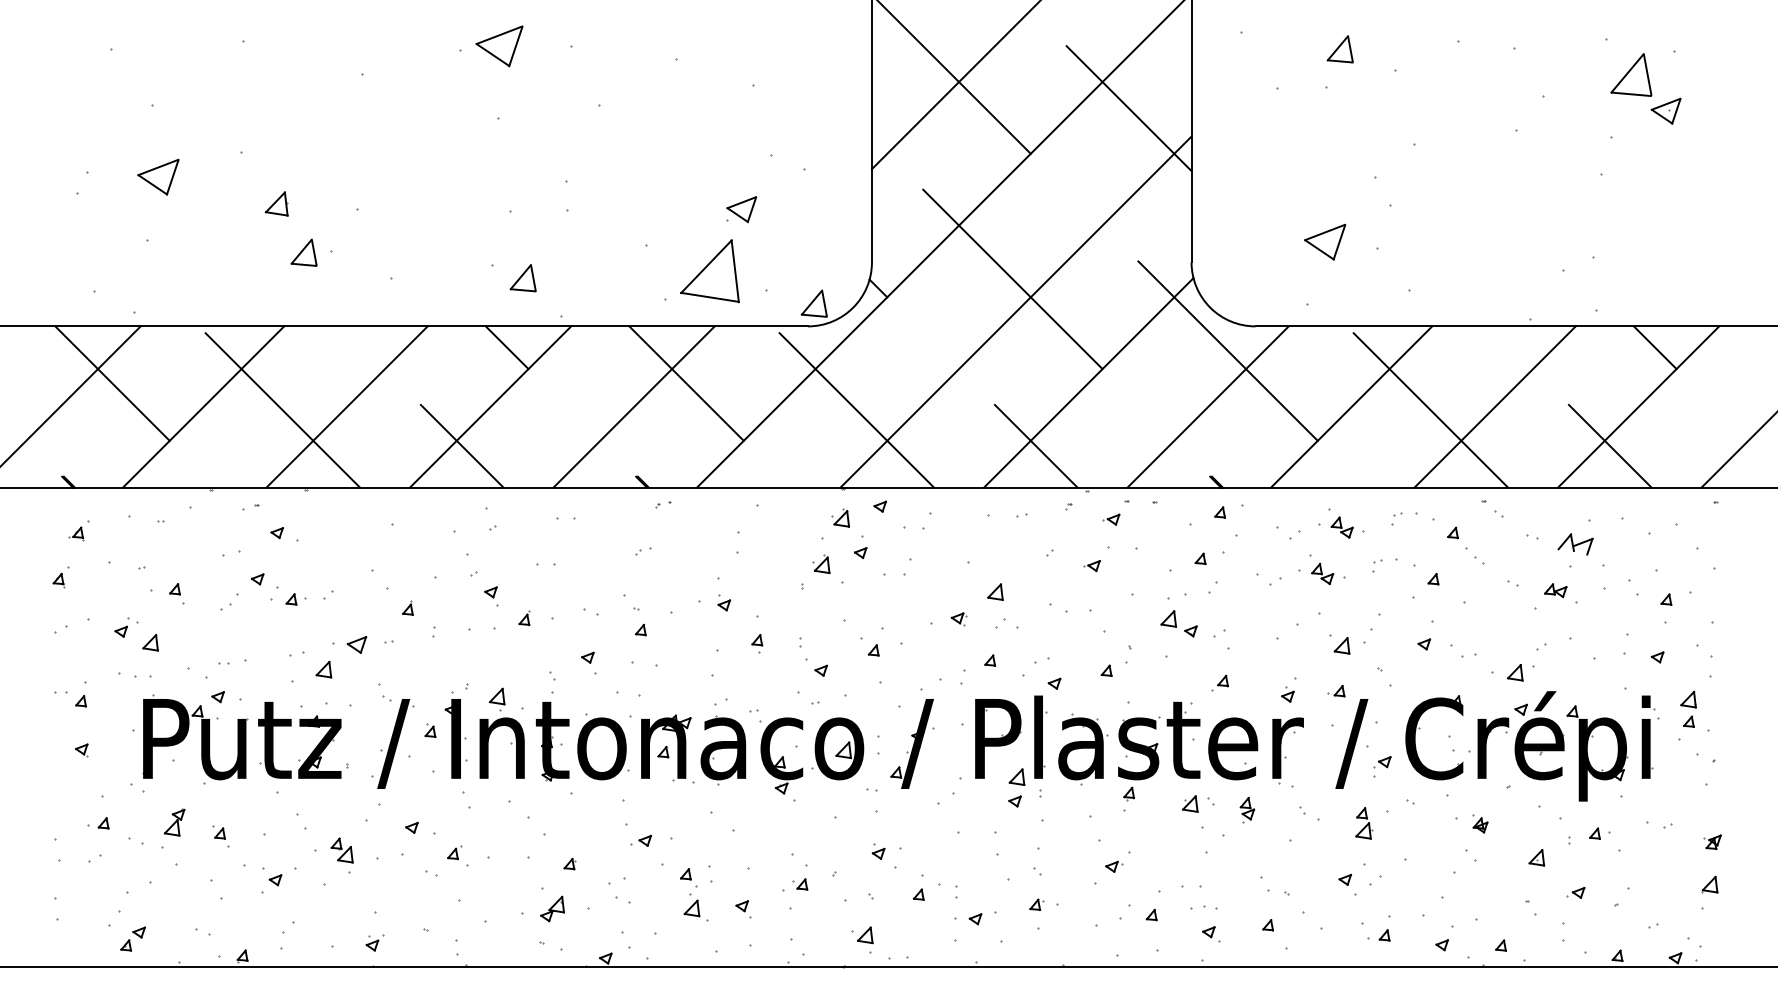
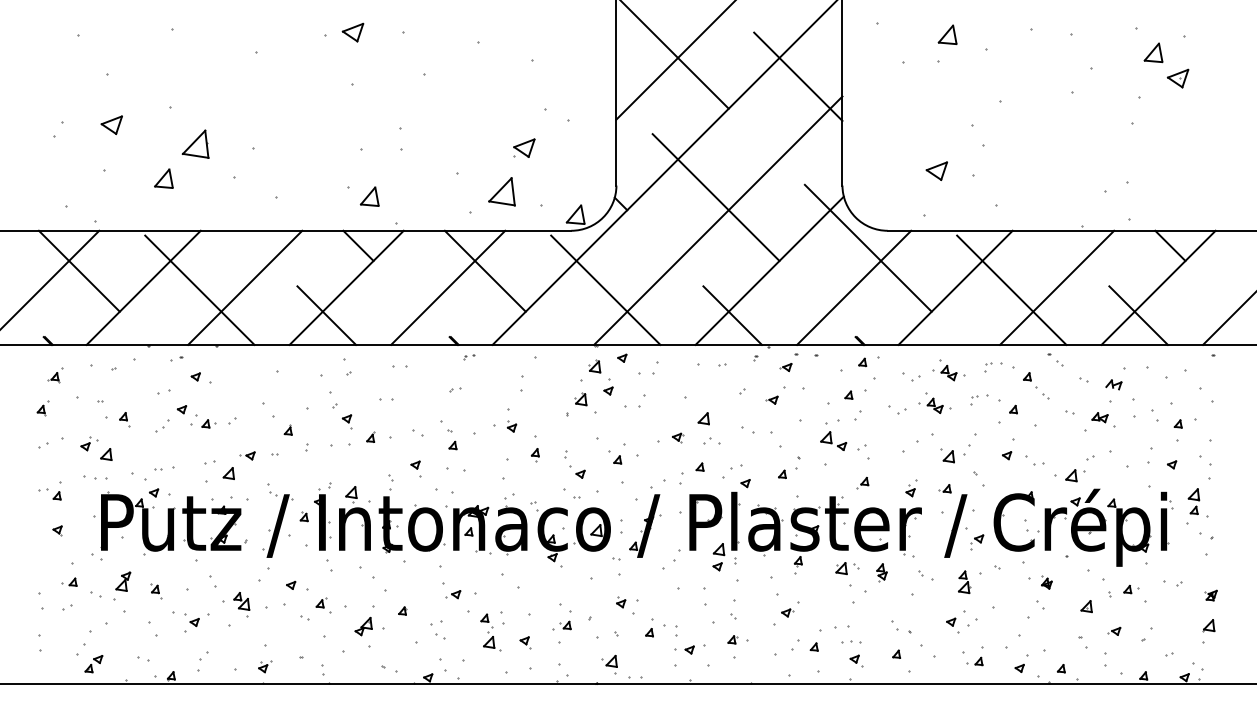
part: (499, 45) -> (353, 32), size x0.62
part: (1631, 74) -> (1153, 52), size x0.62
part: (158, 176) -> (111, 124), size x0.71
part: (276, 203) -> (195, 143), size x1.67
part: (1324, 241) -> (936, 170), size x0.71
part: (303, 252) -> (163, 178), moved
part: (710, 271) -> (502, 191), size x0.62
part: (1574, 543) -> (1113, 384), size x0.62
part: (350, 644) -> (247, 455), size x0.62
part: (552, 908) -> (363, 626), moved

